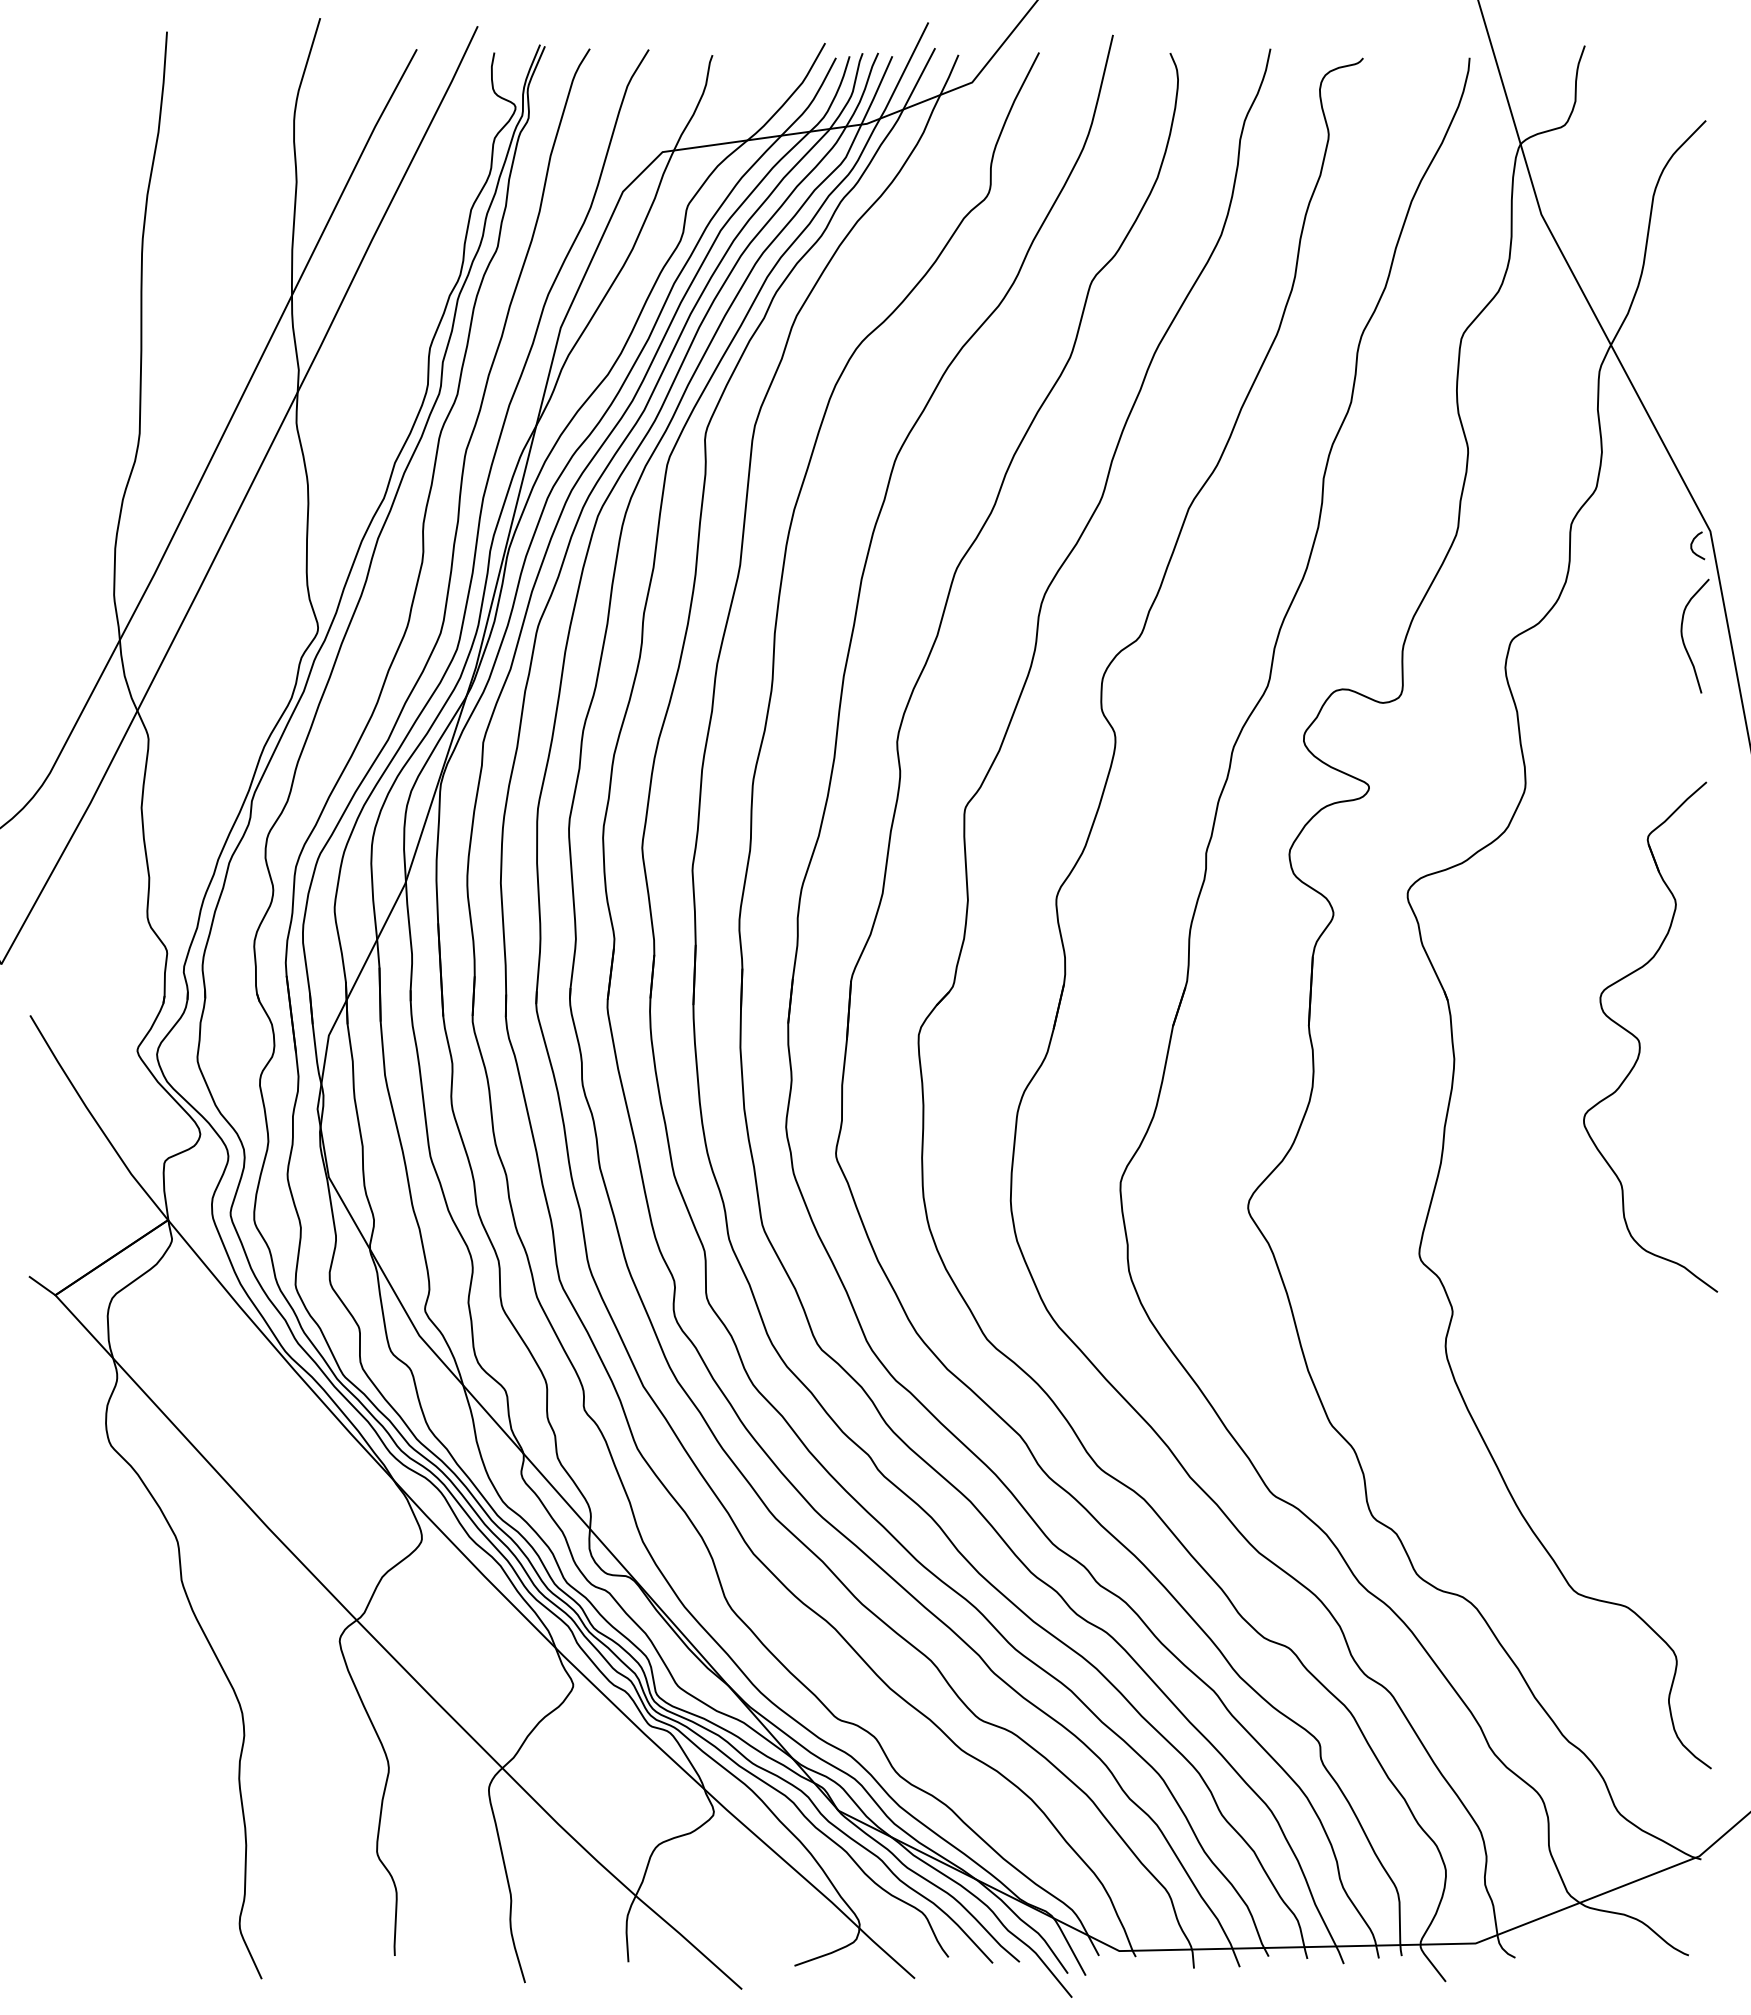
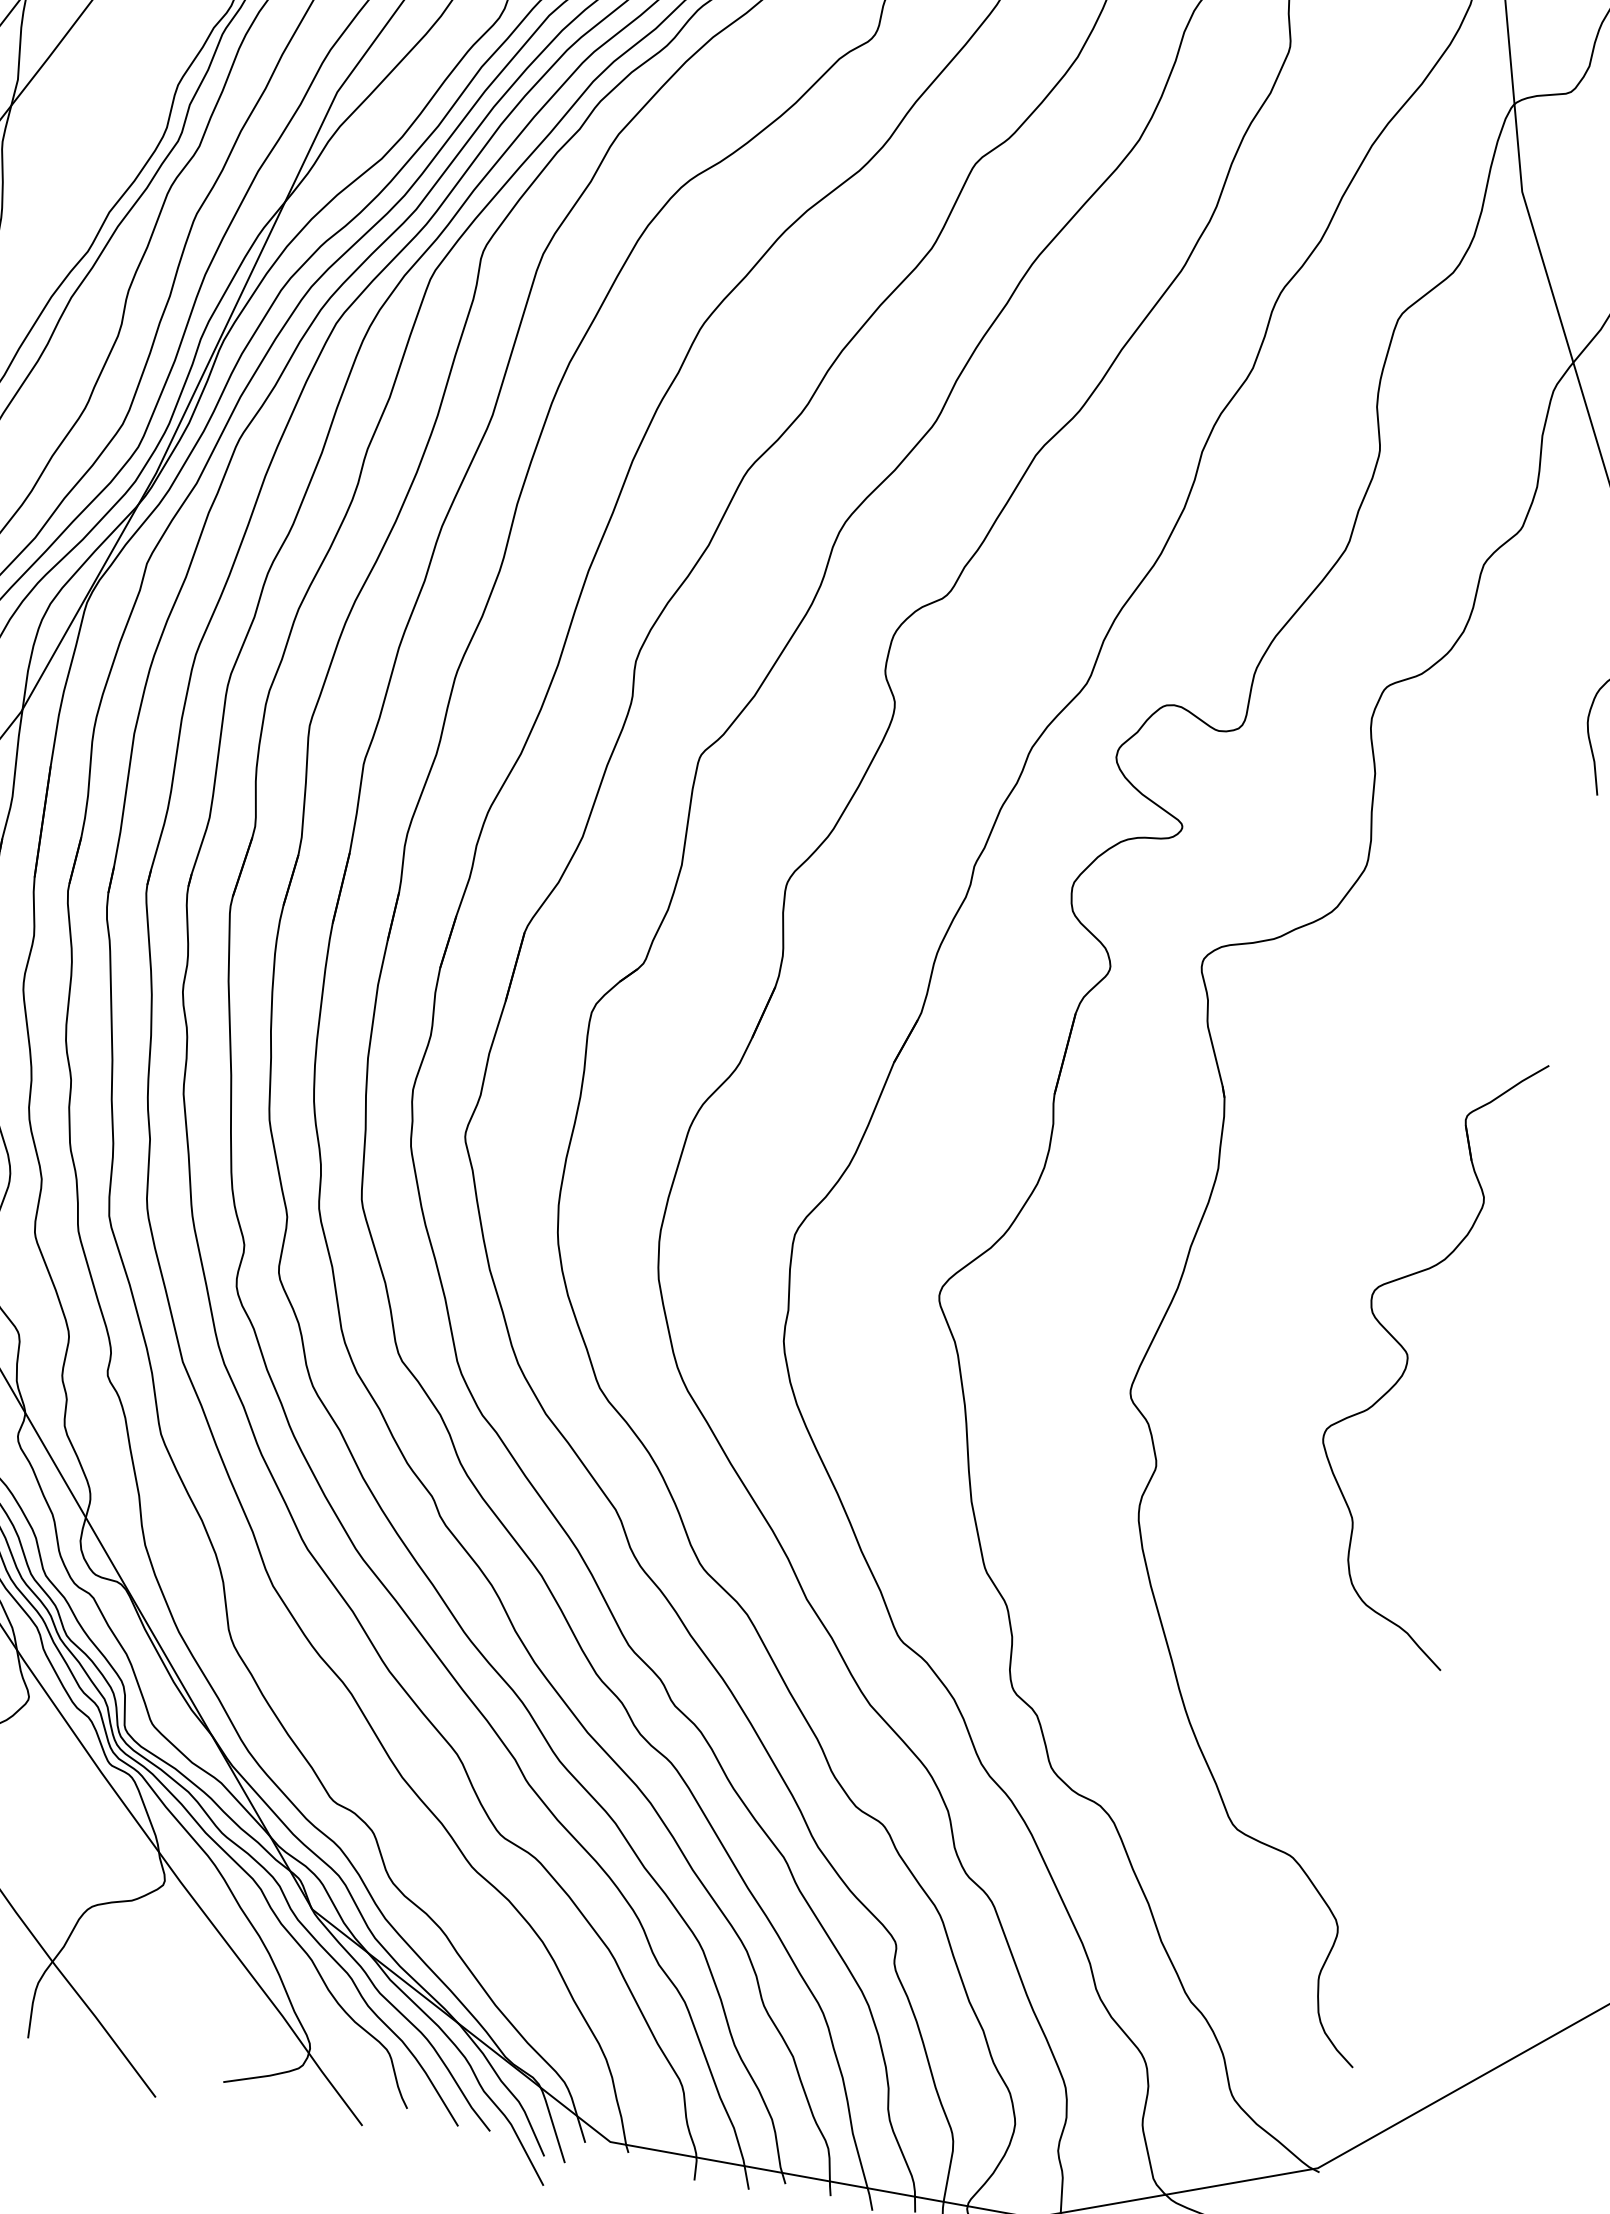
part: (1640, 1042) -> (1409, 1357), moved

